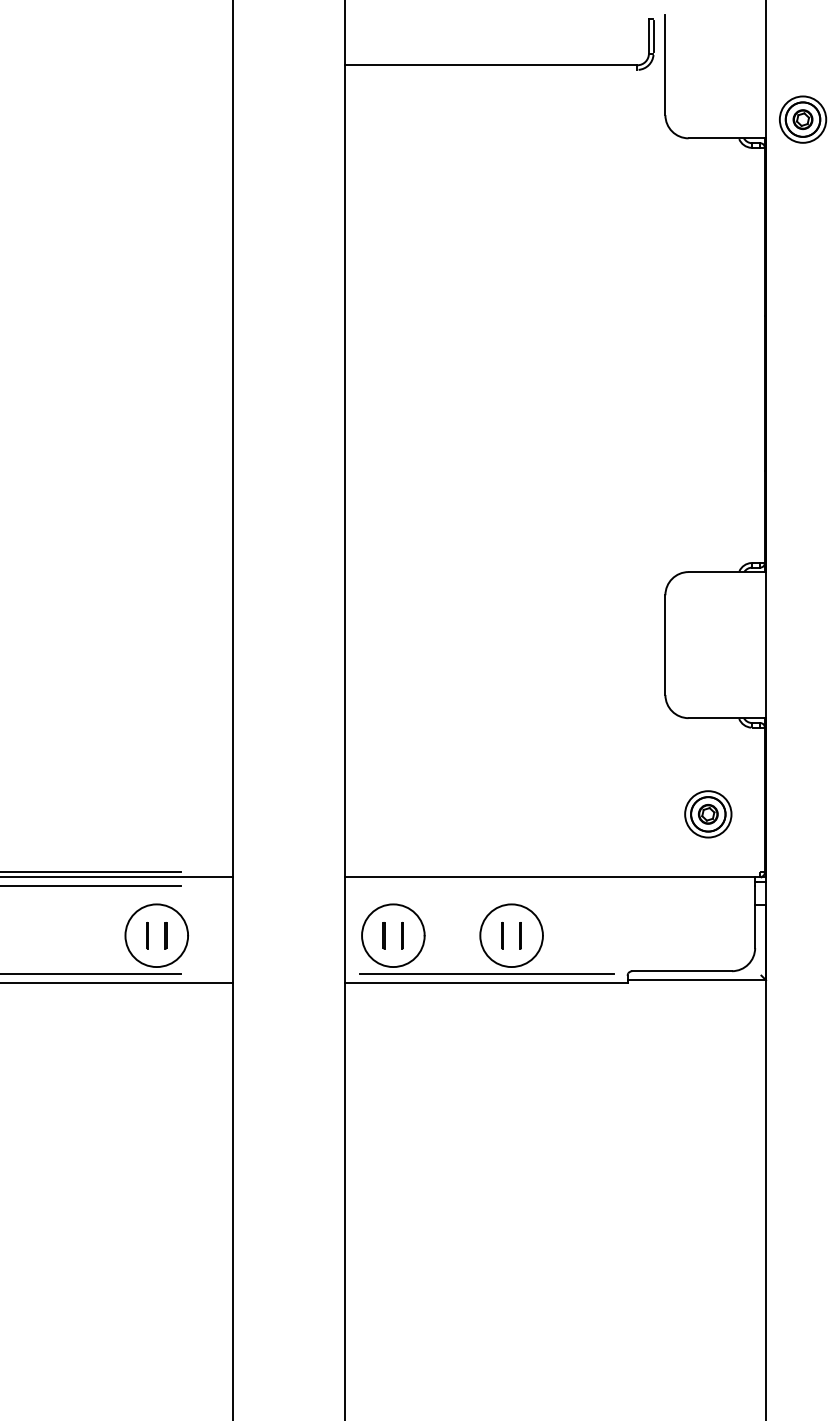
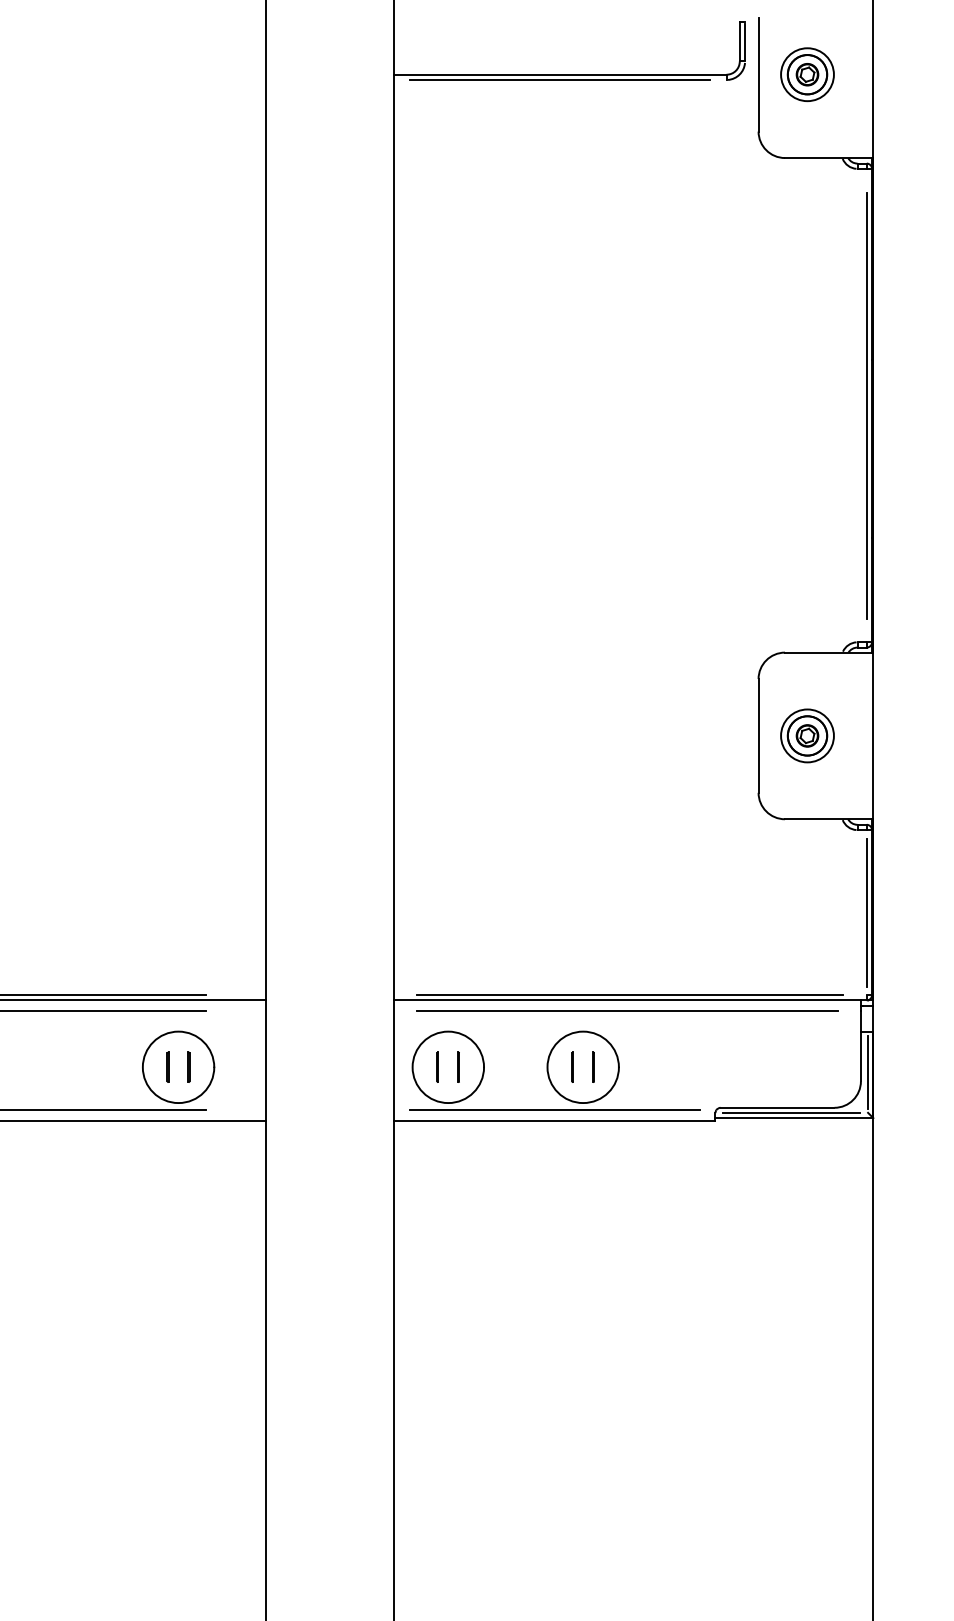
line: (490, 70) -> (559, 80), added
part: (803, 119) -> (807, 74), moved
line: (760, 355) -> (866, 405), added
line: (760, 799) -> (866, 912), added
part: (708, 813) -> (807, 735), moved
line: (553, 872) -> (630, 995), added
line: (550, 886) -> (627, 1011), added
line: (761, 940) -> (868, 1072), added
line: (694, 975) -> (791, 1112), added

